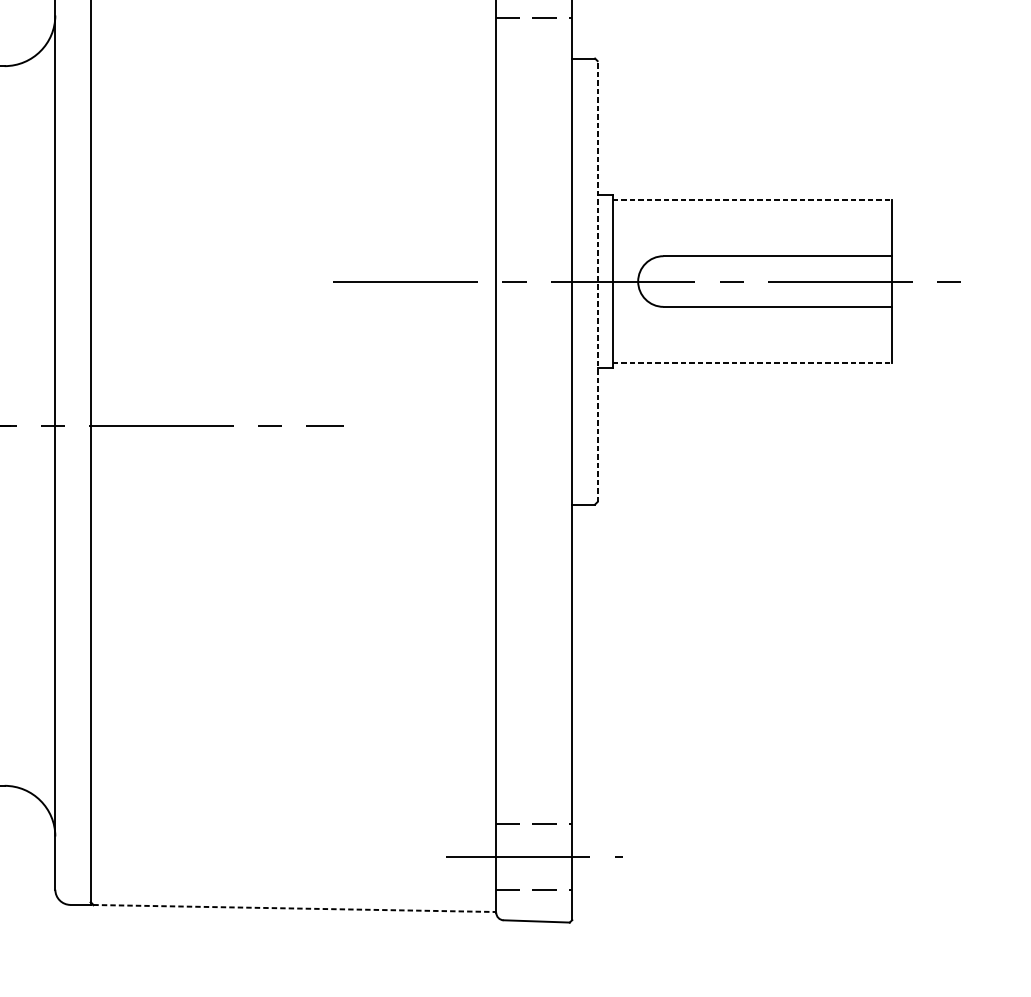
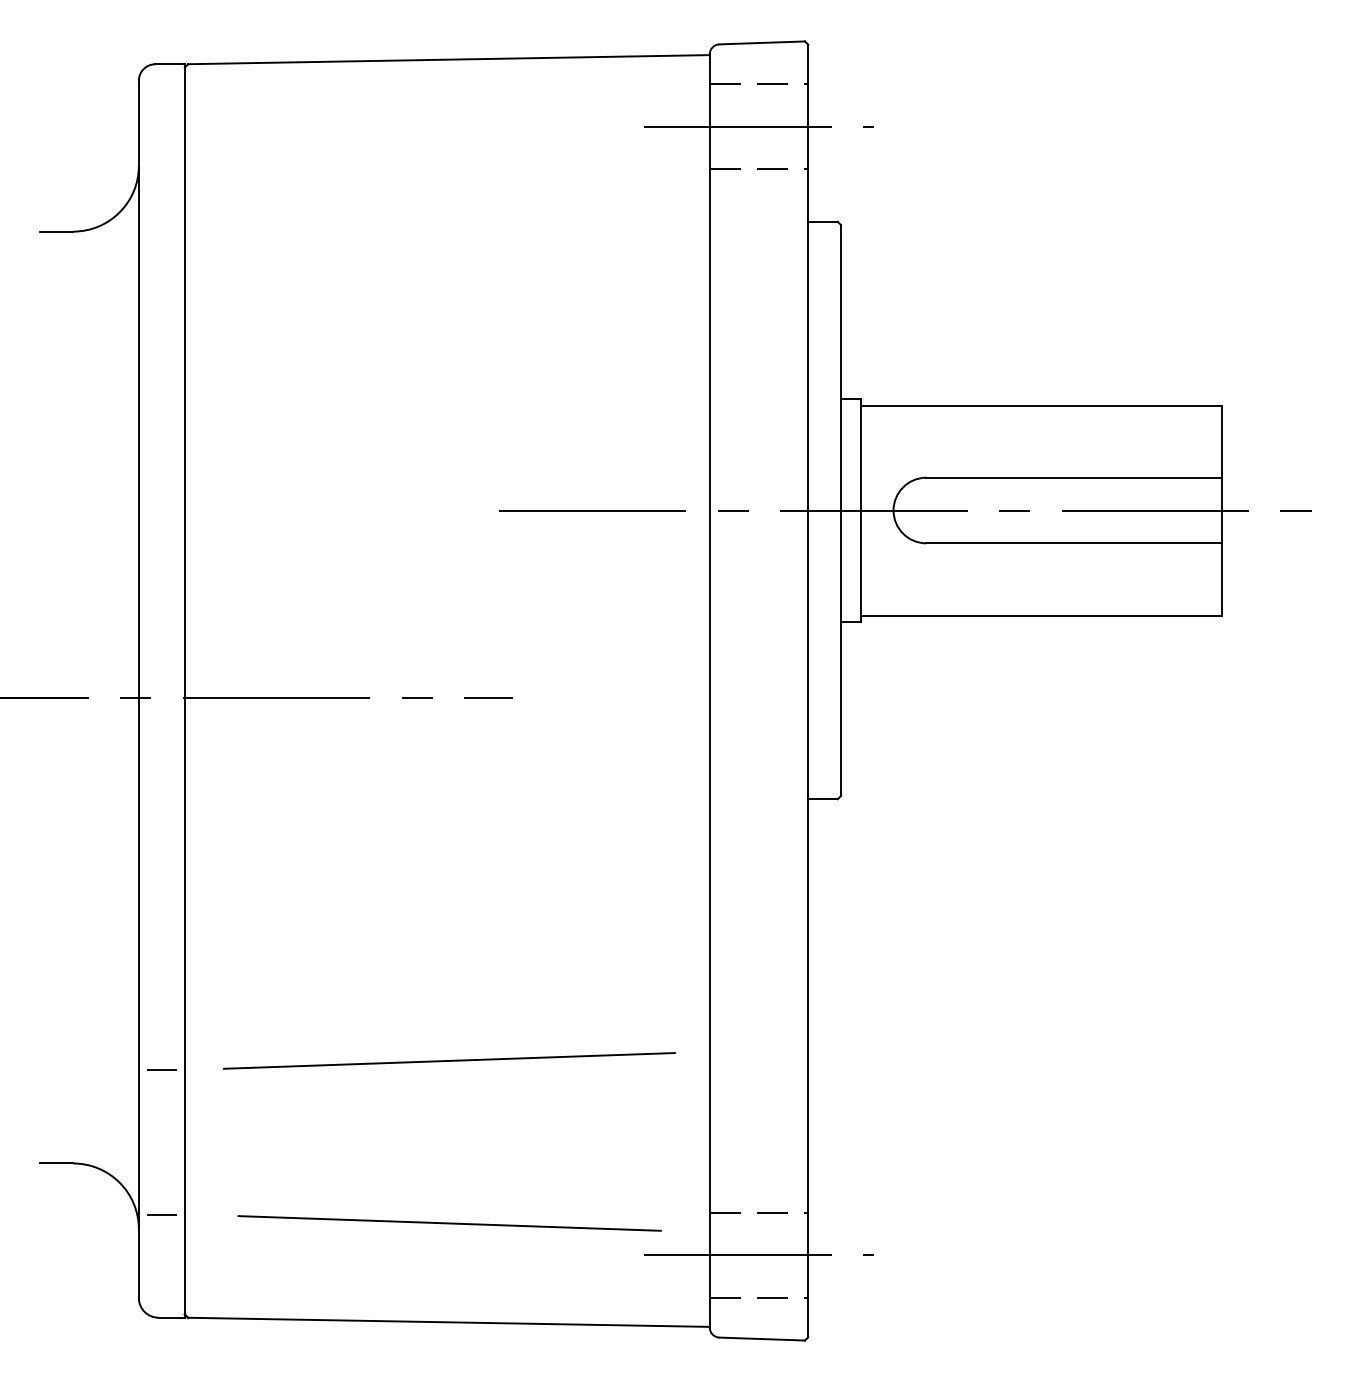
line: (752, 200) -> (1041, 405), dashed -> solid
line: (597, 281) -> (841, 510), dashed -> solid
line: (752, 362) -> (1041, 615), dashed -> solid
line: (294, 706) -> (448, 1060), added
line: (72, 713) -> (161, 1069), added
line: (72, 825) -> (161, 1214), added
line: (295, 832) -> (449, 1223), added
line: (294, 908) -> (448, 1322), dashed -> solid

